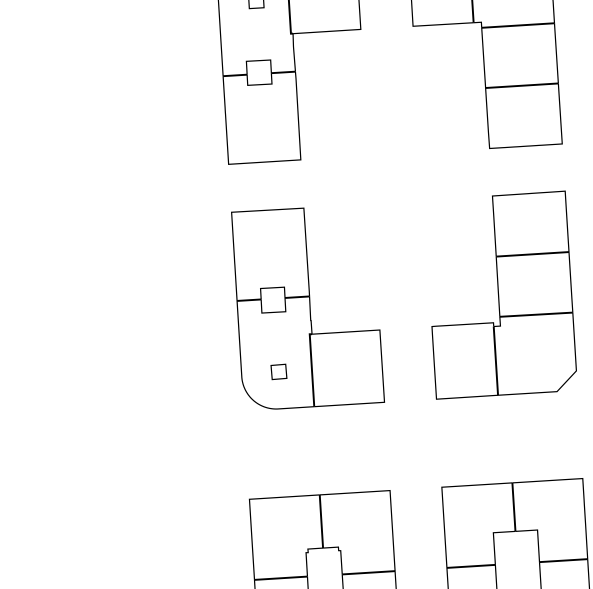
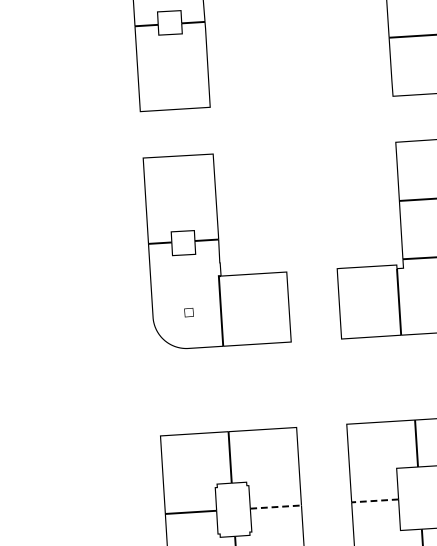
part: (278, 371) -> (188, 312), size x0.6
line: (470, 566) -> (374, 501), solid -> dashed
line: (369, 572) -> (276, 506), solid -> dashed

